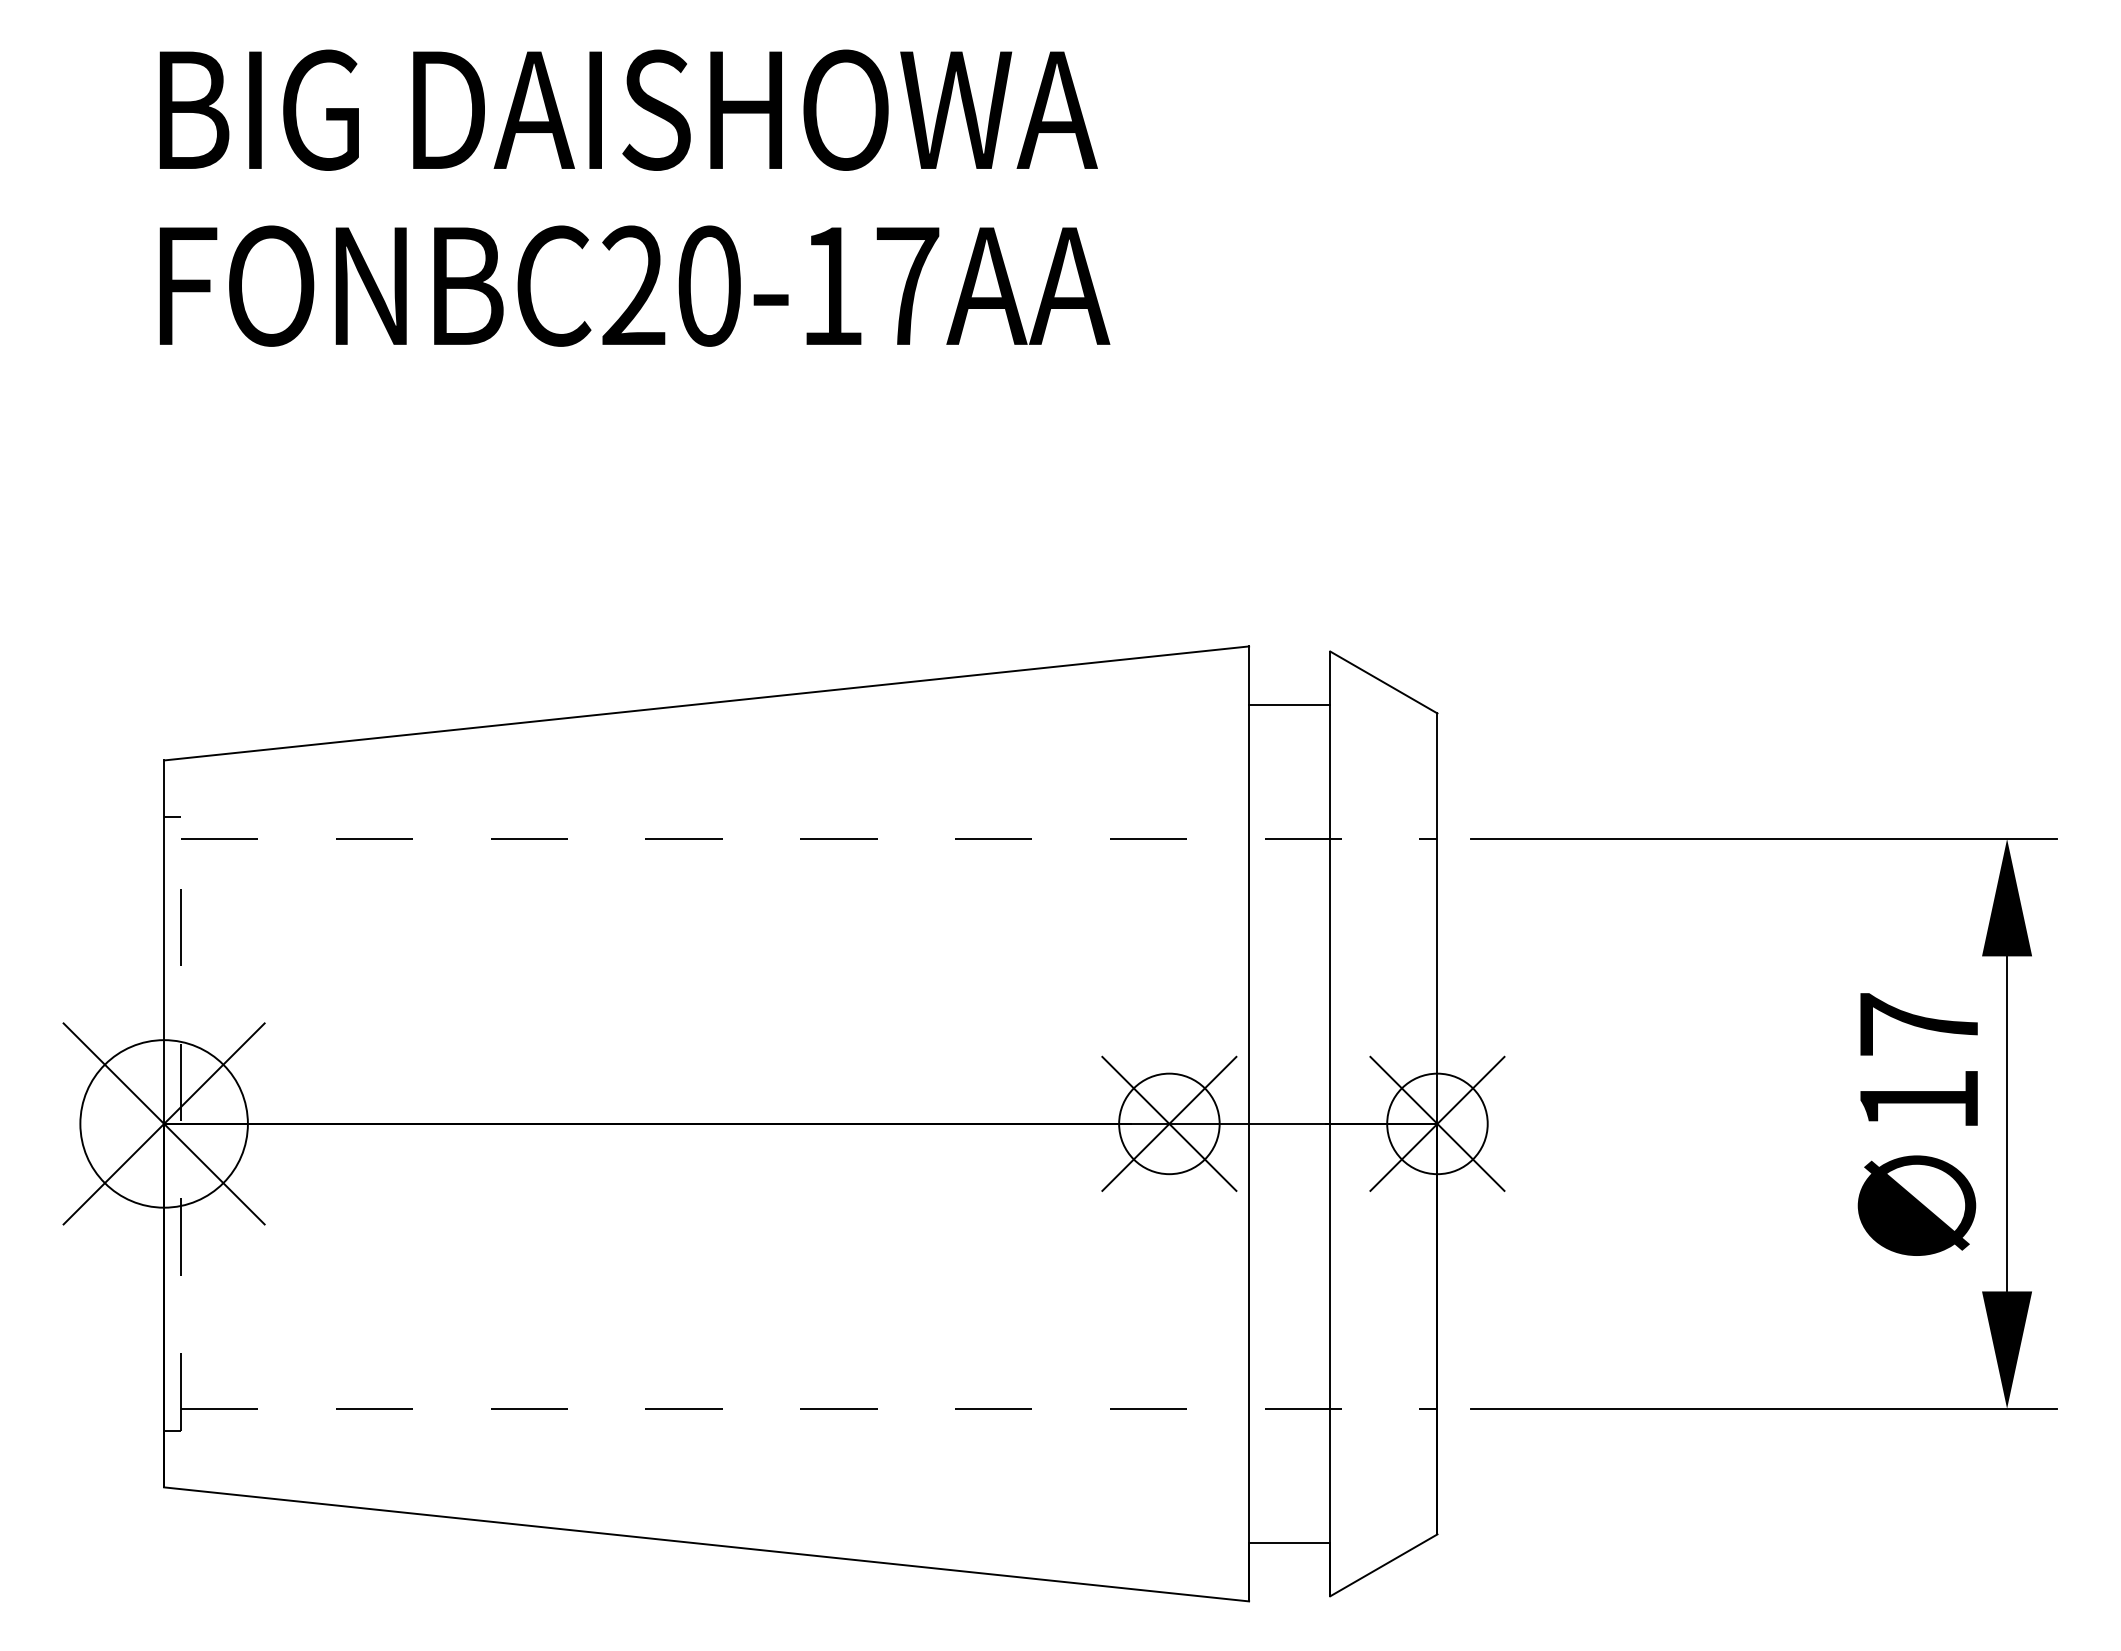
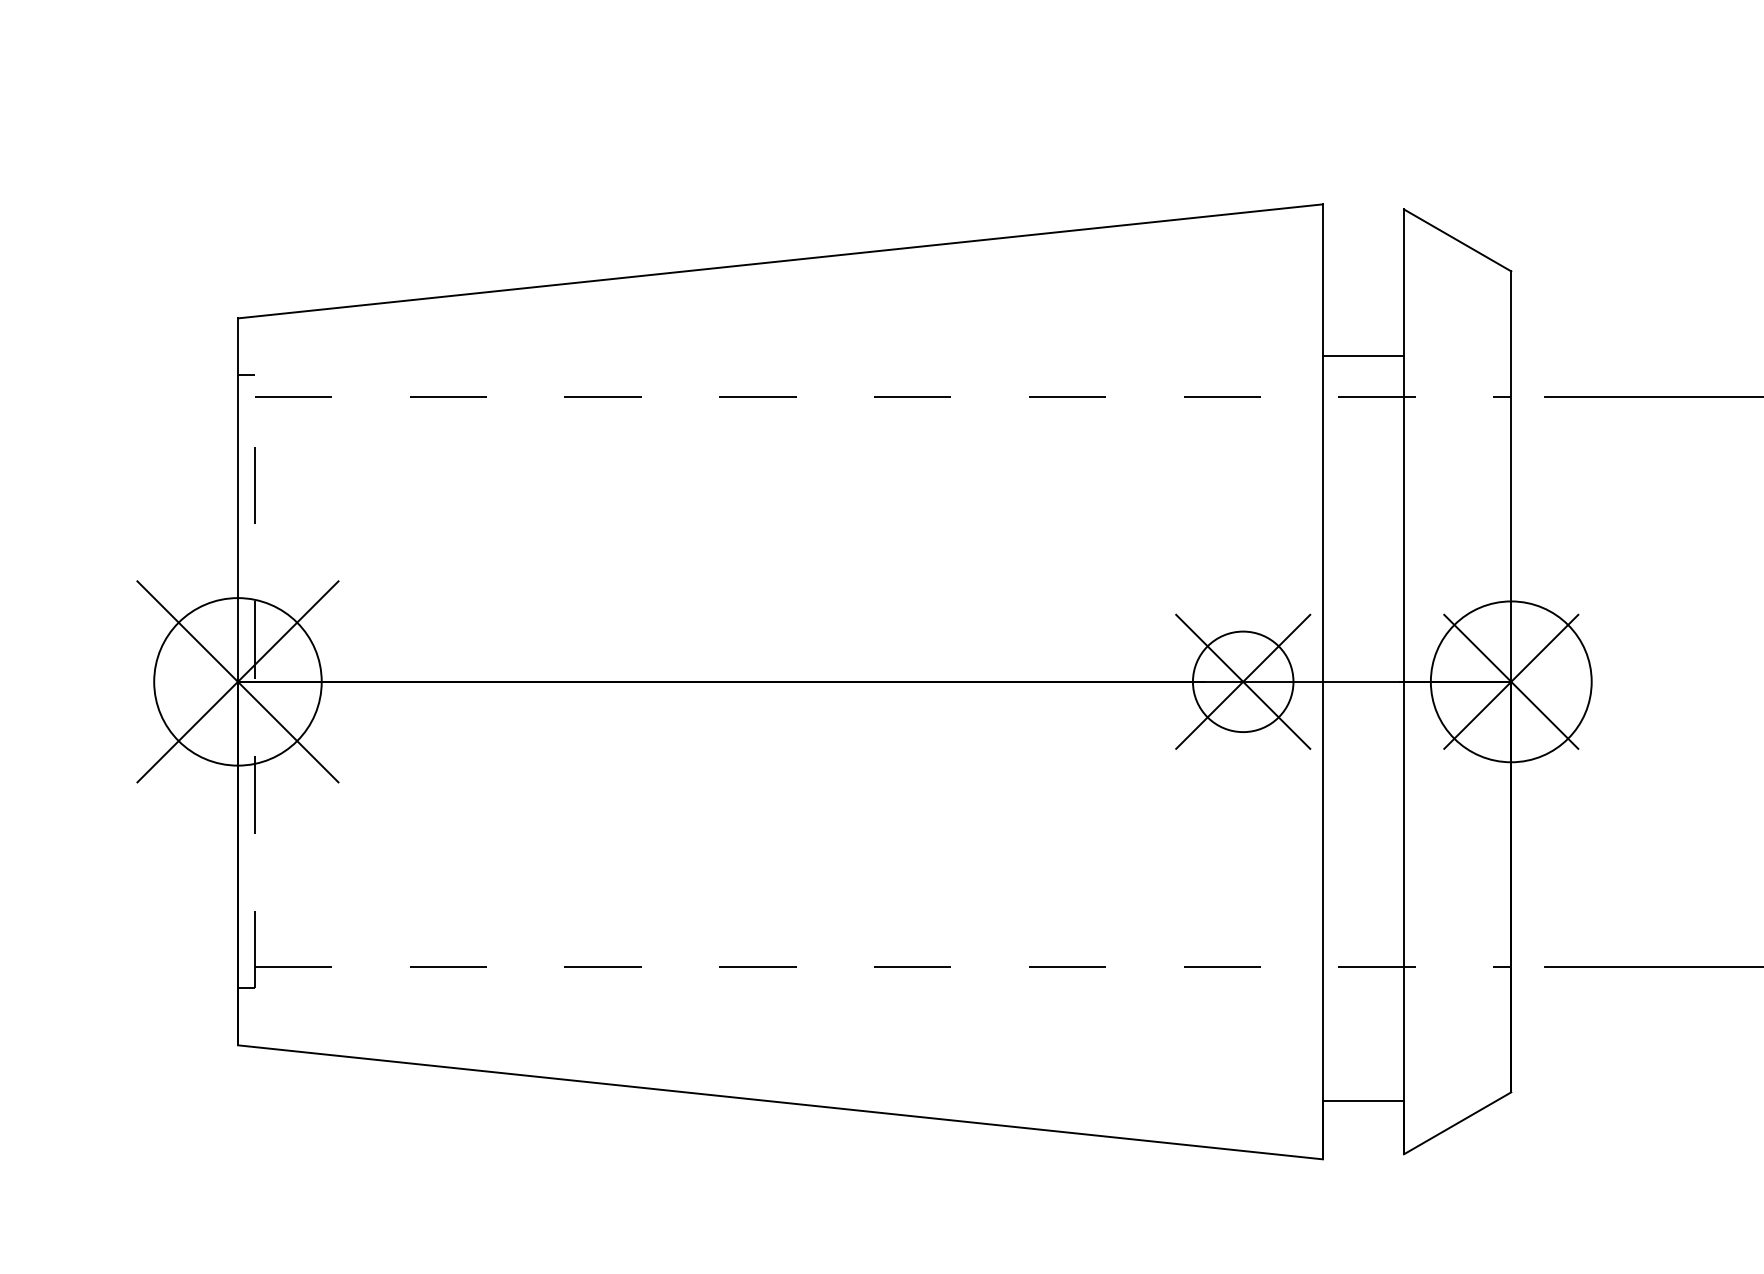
line: (1289, 705) -> (1363, 356), moved
circle: (1437, 1123) -> (1511, 681), size x1.6

